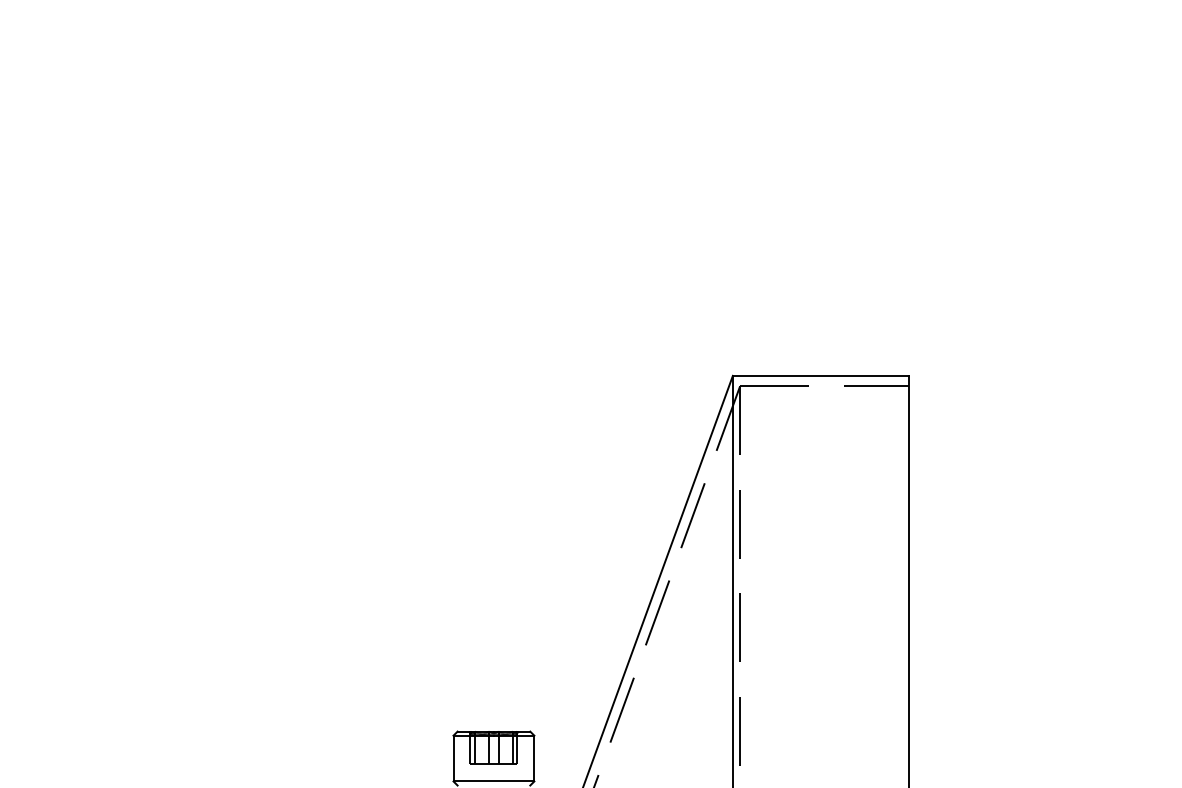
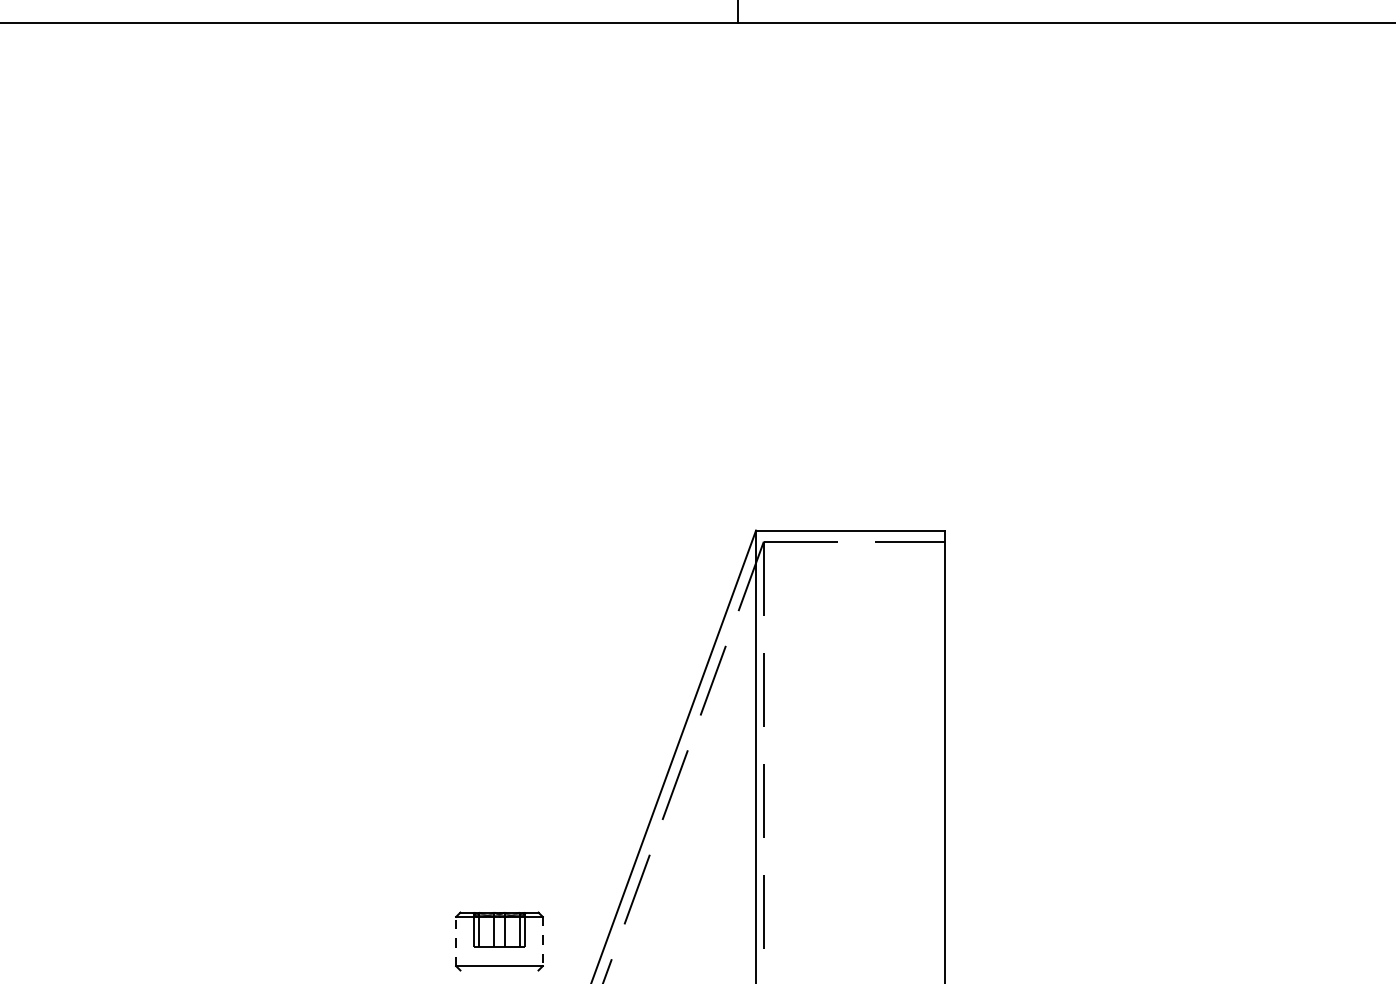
line: (453, 758) -> (456, 941), solid -> dashed
line: (534, 758) -> (542, 941), solid -> dashed

